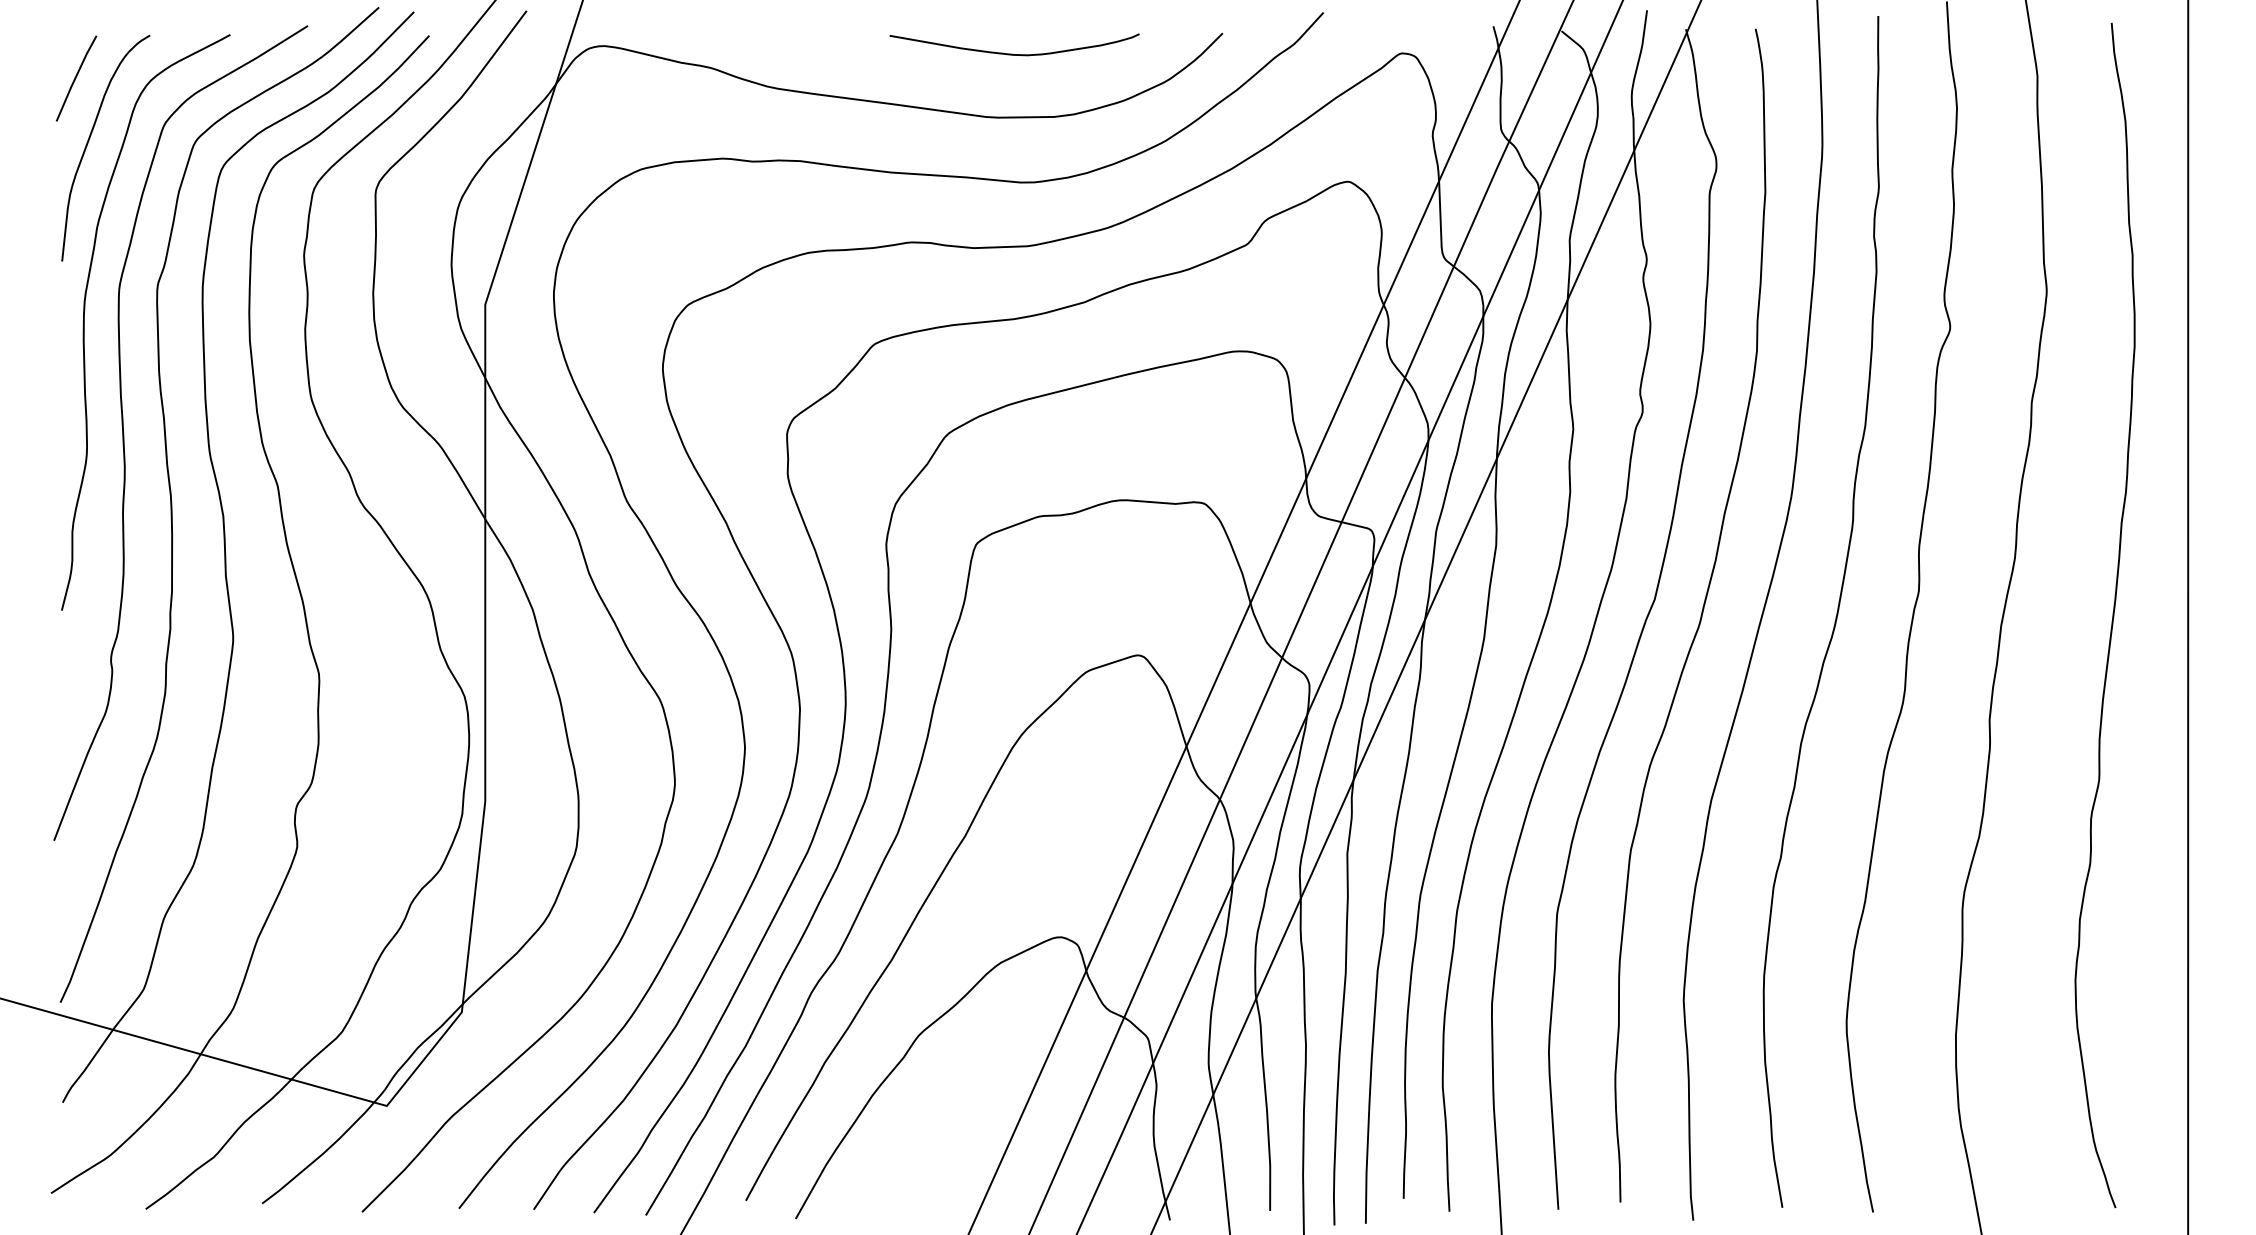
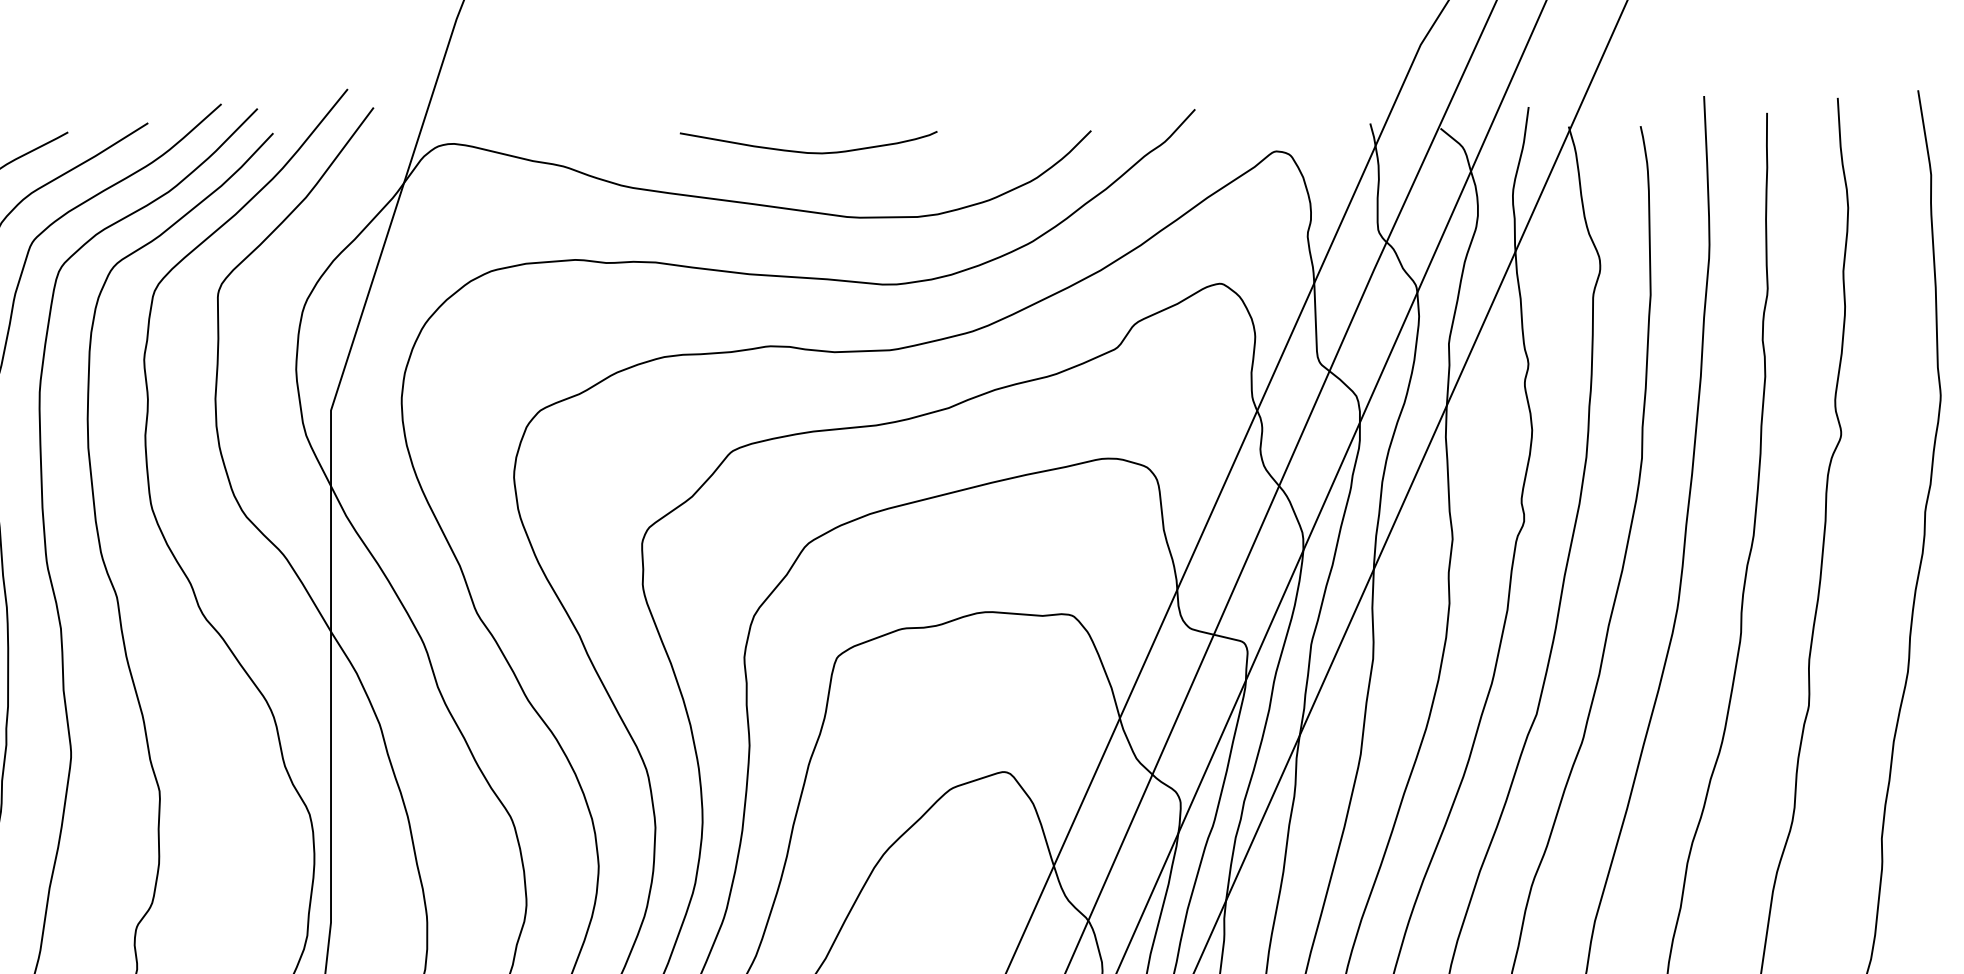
curve: (1012, 53) -> (806, 151), moved

